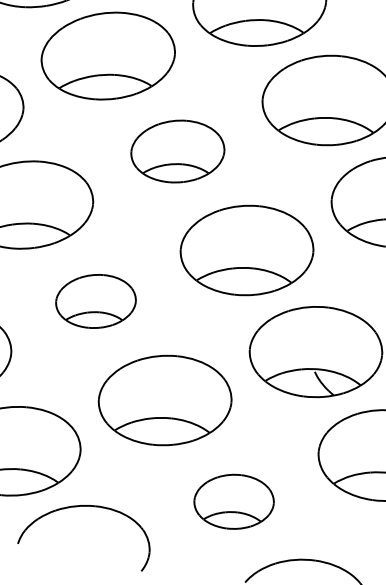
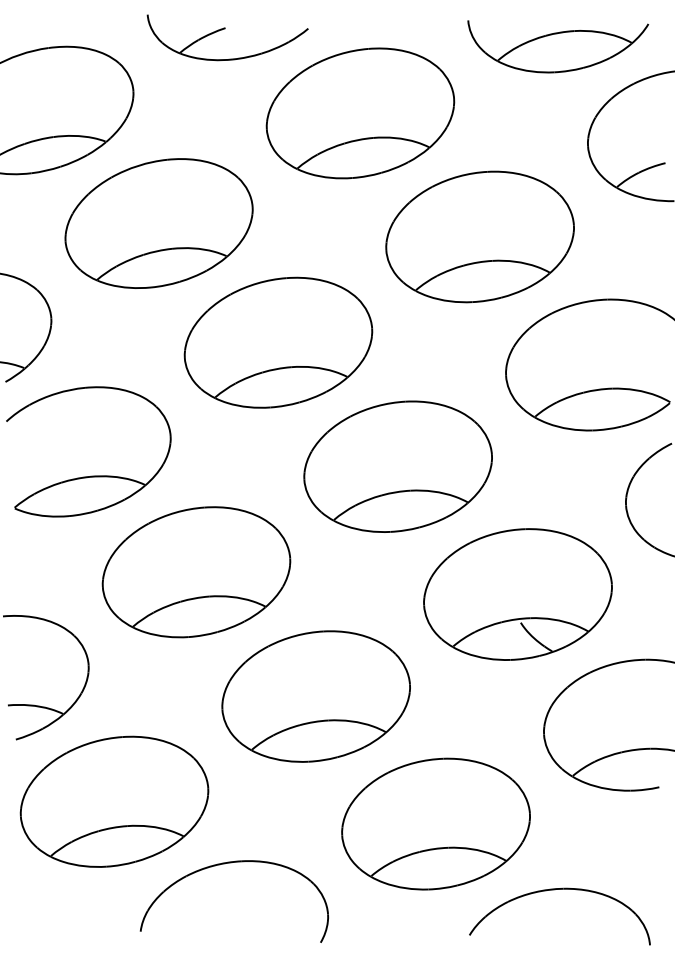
part: (177, 151) -> (278, 342), size x1.43
part: (96, 301) -> (196, 572), size x1.67
part: (233, 501) -> (435, 823), size x1.67

